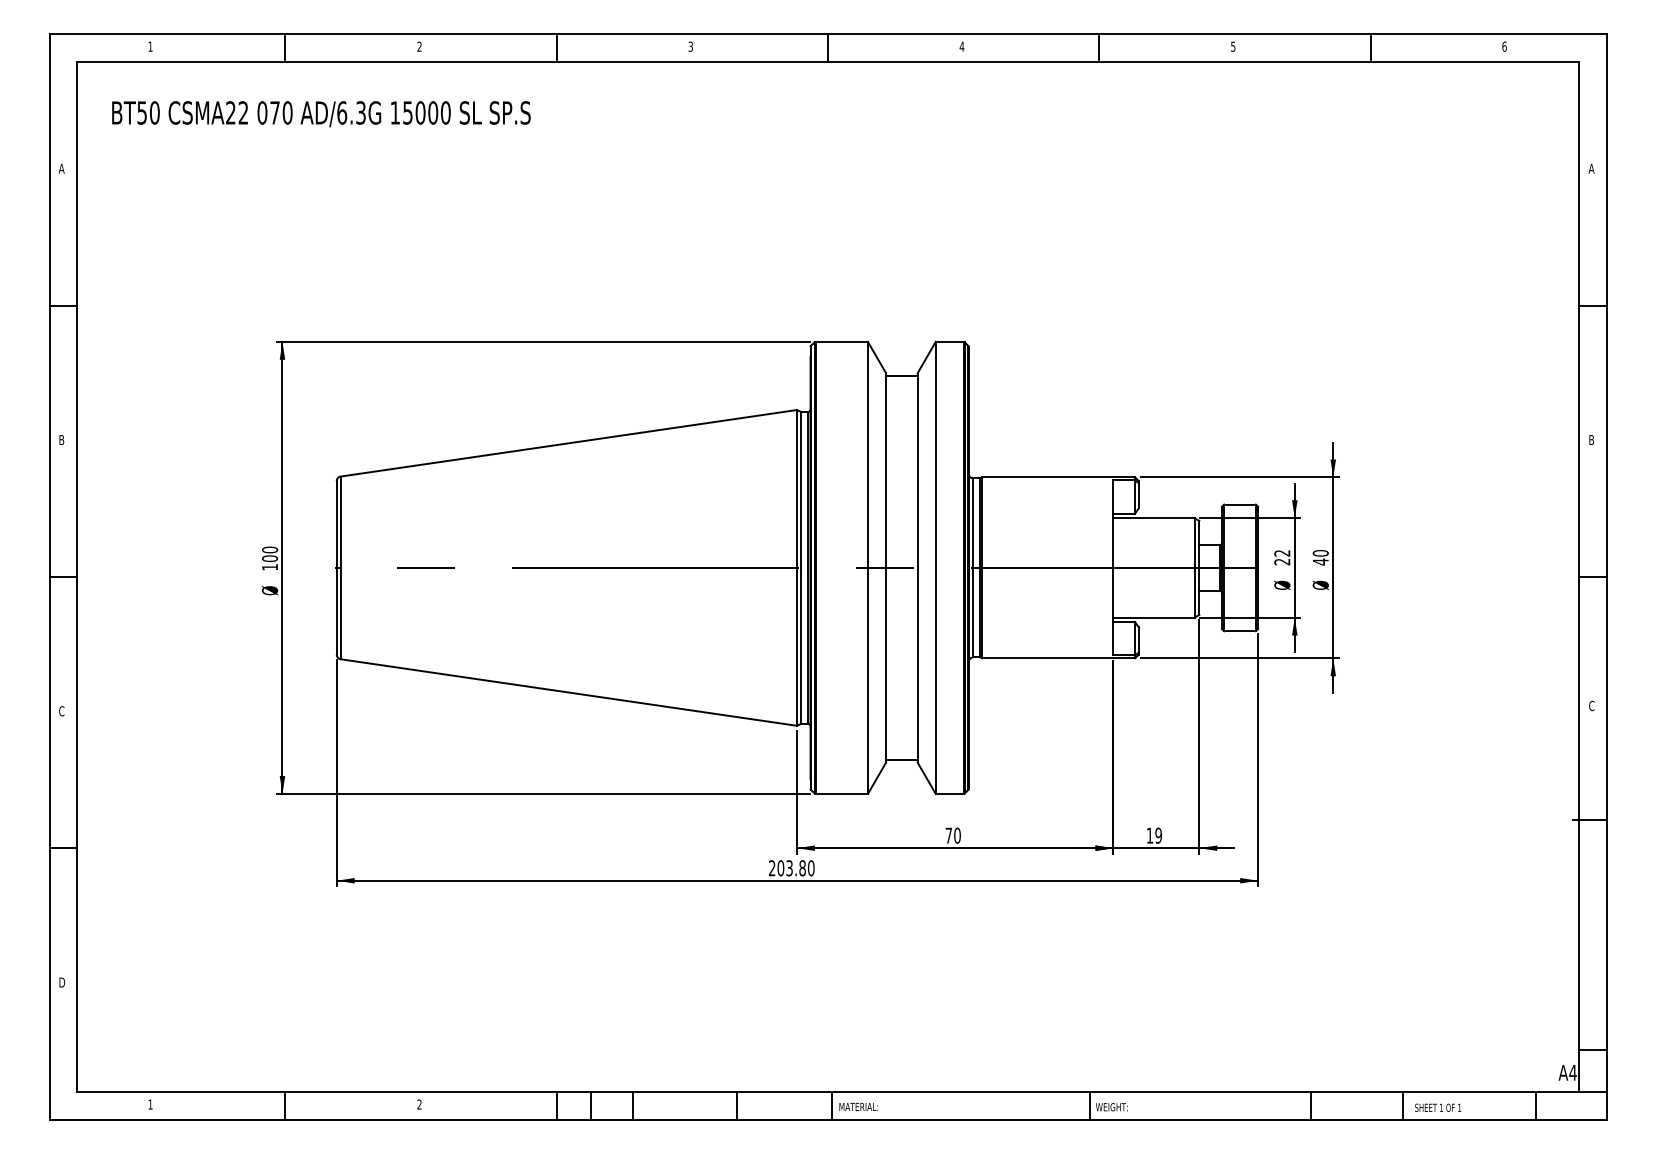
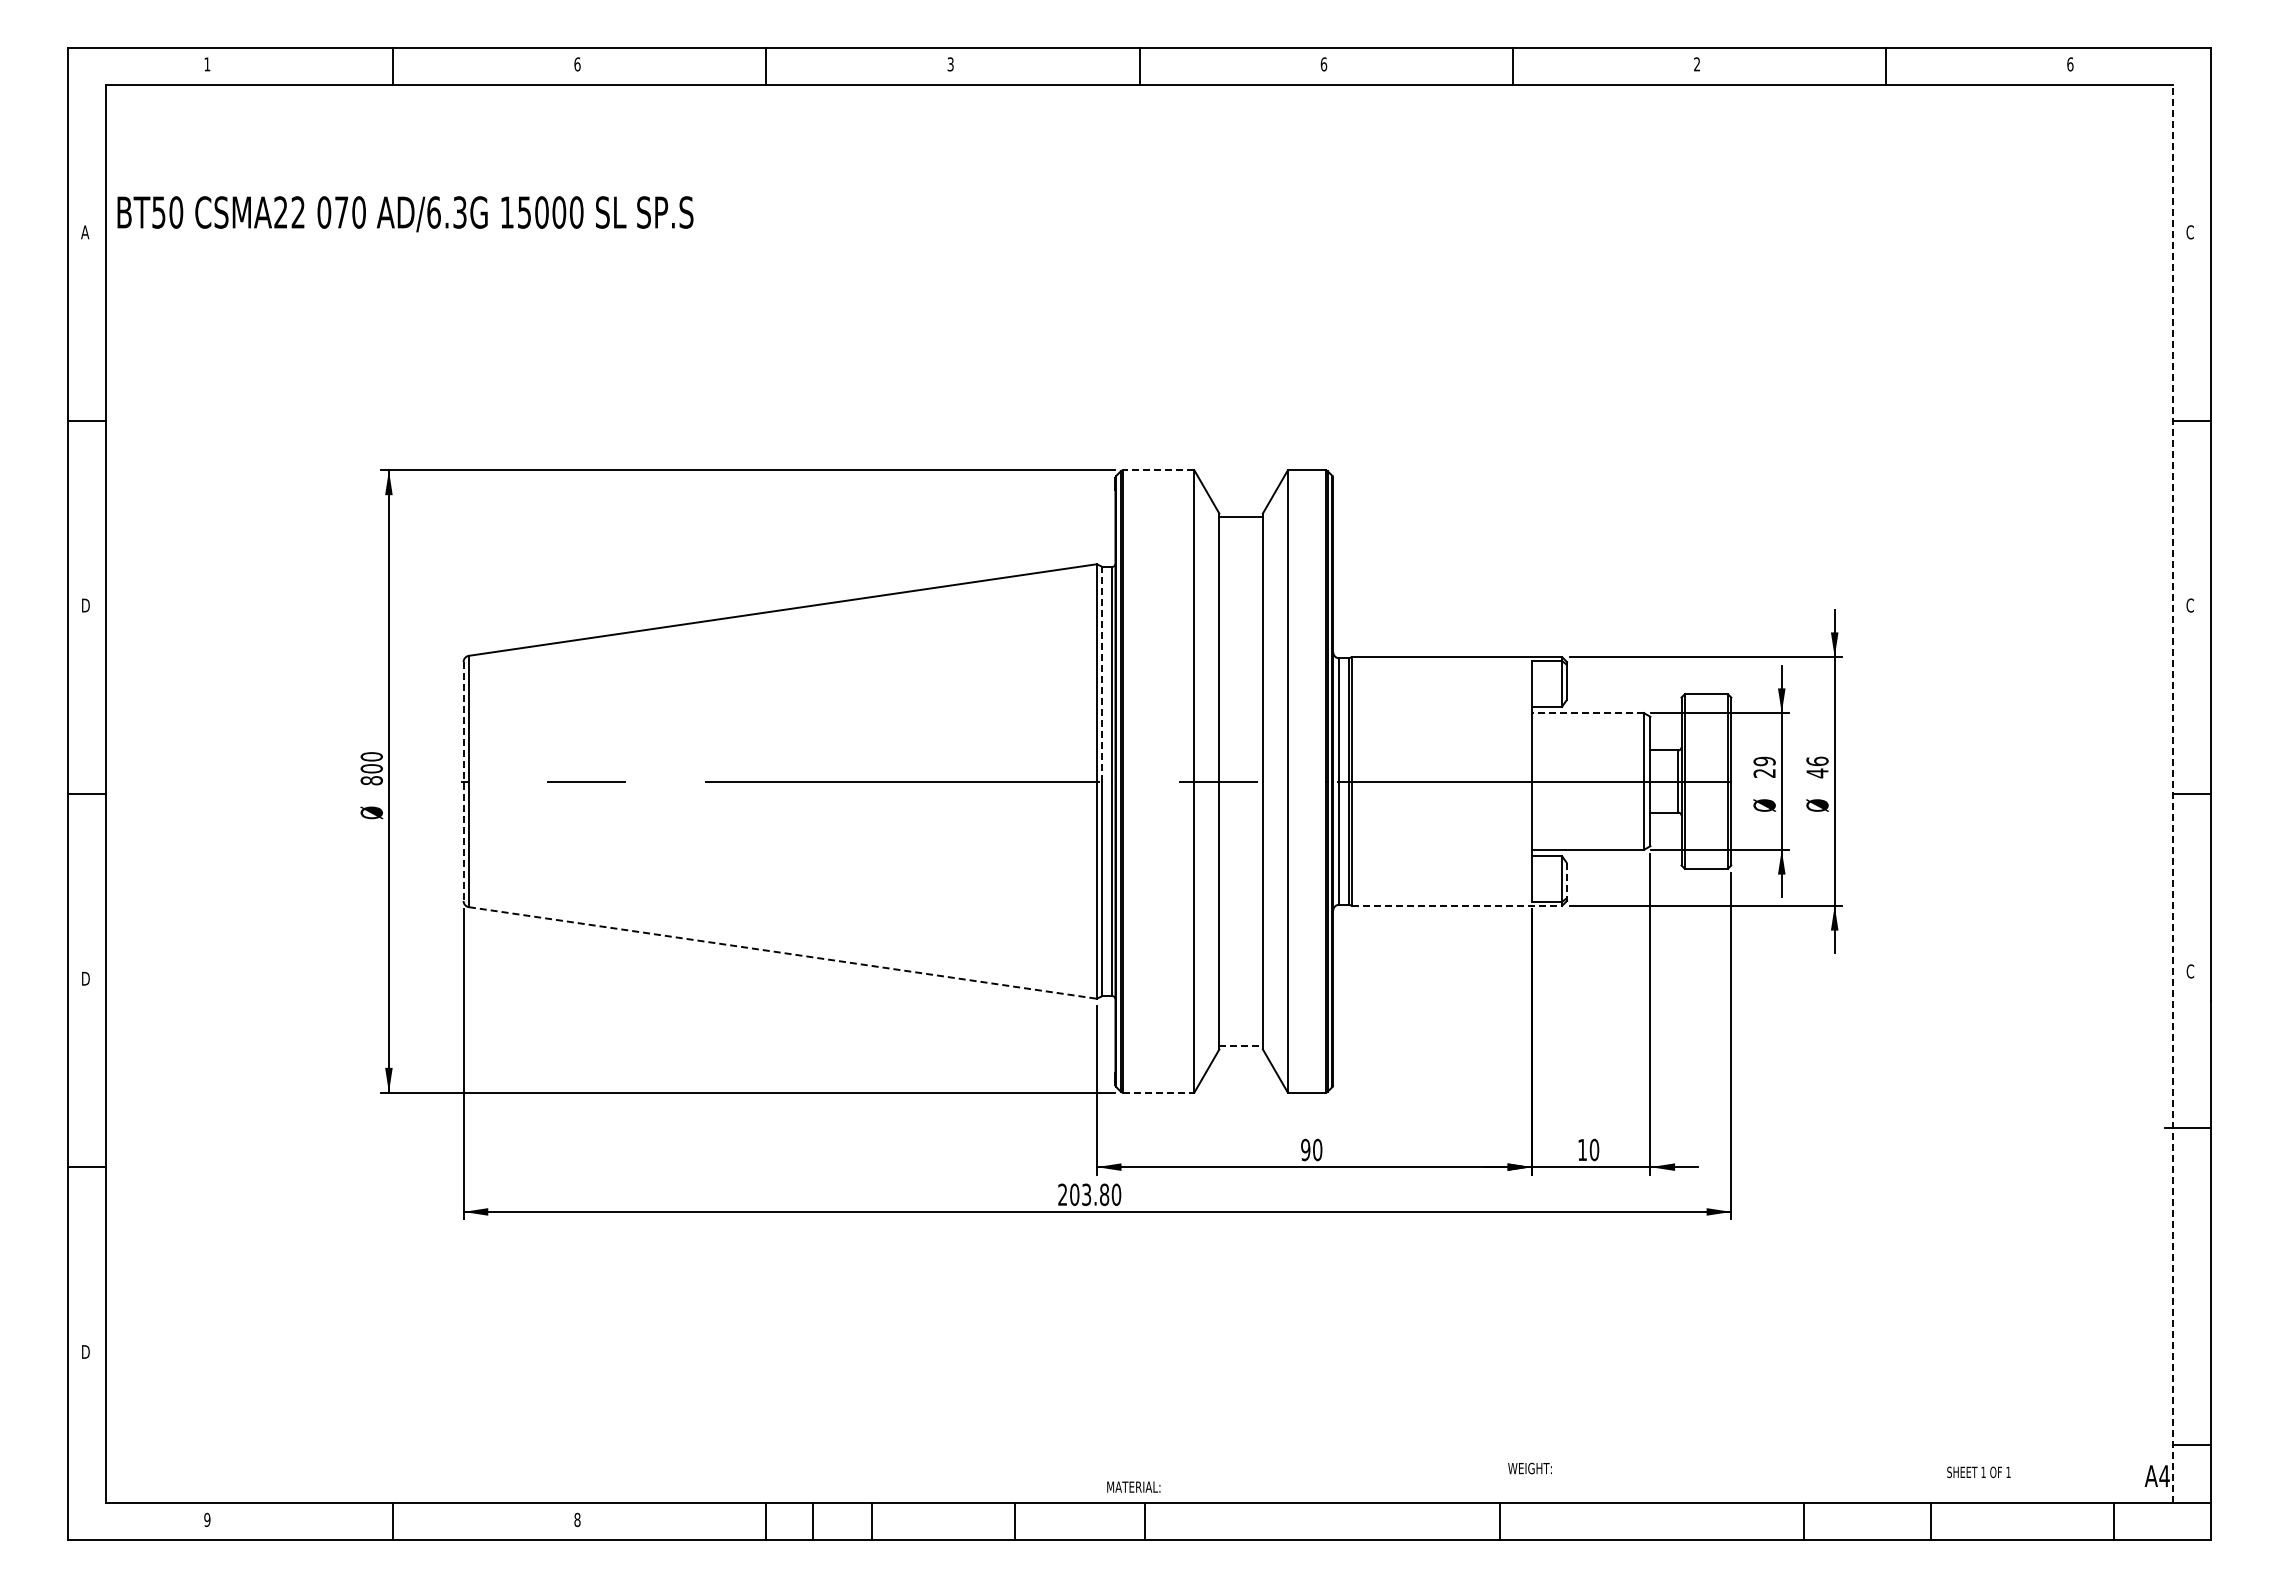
text: (419, 46) -> (577, 64), 2 -> 6
text: (961, 46) -> (1323, 64), 4 -> 6
text: (1233, 46) -> (1697, 64), 5 -> 2
text: (321, 114) -> (405, 214), moved
text: (1591, 168) -> (2190, 232), A -> C
line: (841, 341) -> (1158, 470), solid -> dashed
text: (62, 439) -> (86, 605), B -> D
text: (1591, 439) -> (2189, 605), B -> C
line: (801, 489) -> (1102, 673), solid -> dashed
line: (1154, 518) -> (1588, 713), solid -> dashed
text: (1320, 552) -> (1817, 760), 40 -> 46
text: (1282, 553) -> (1764, 761), 22 -> 29
text: (269, 567) -> (371, 780), 100 -> 800
line: (336, 567) -> (463, 781), solid -> dashed
line: (1579, 576) -> (2173, 793), solid -> dashed
line: (1139, 640) -> (1567, 881), solid -> dashed
line: (1059, 658) -> (1457, 905), solid -> dashed
line: (569, 692) -> (783, 953), solid -> dashed
text: (61, 711) -> (85, 978), C -> D
line: (902, 759) -> (1241, 1045), solid -> dashed
line: (841, 793) -> (1158, 1092), solid -> dashed
text: (948, 835) -> (1305, 1149), 70 -> 90
text: (1158, 836) -> (1594, 1150), 19 -> 10
text: (150, 1104) -> (207, 1519), 1 -> 9
text: (419, 1105) -> (577, 1520), 2 -> 8
text: (858, 1106) -> (1133, 1486), moved
text: (1111, 1107) -> (1529, 1468), moved
text: (1437, 1107) -> (1978, 1472), moved

